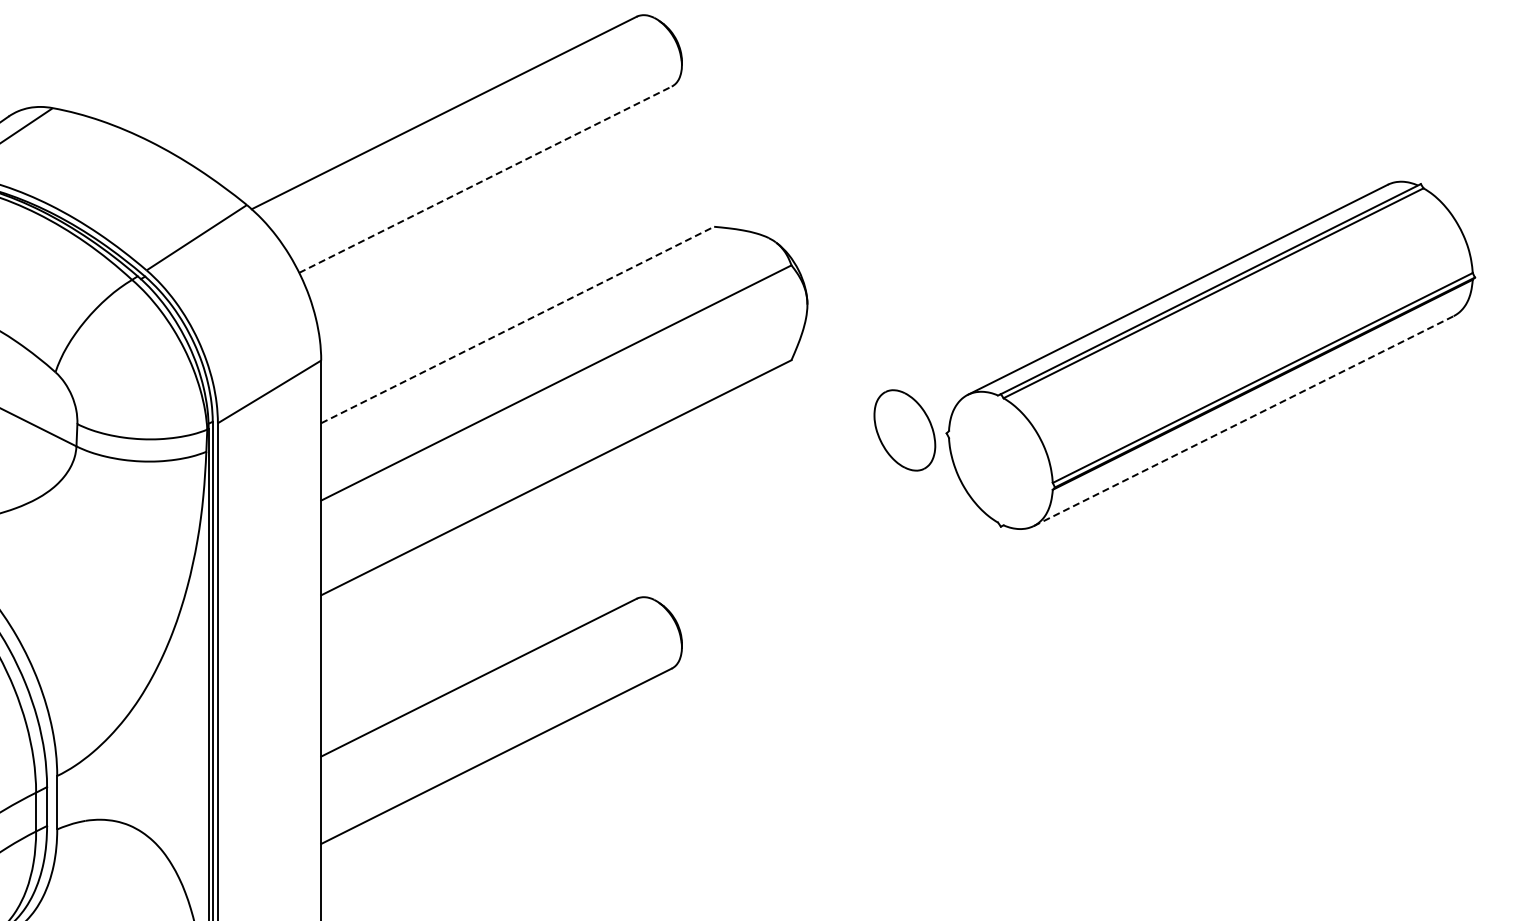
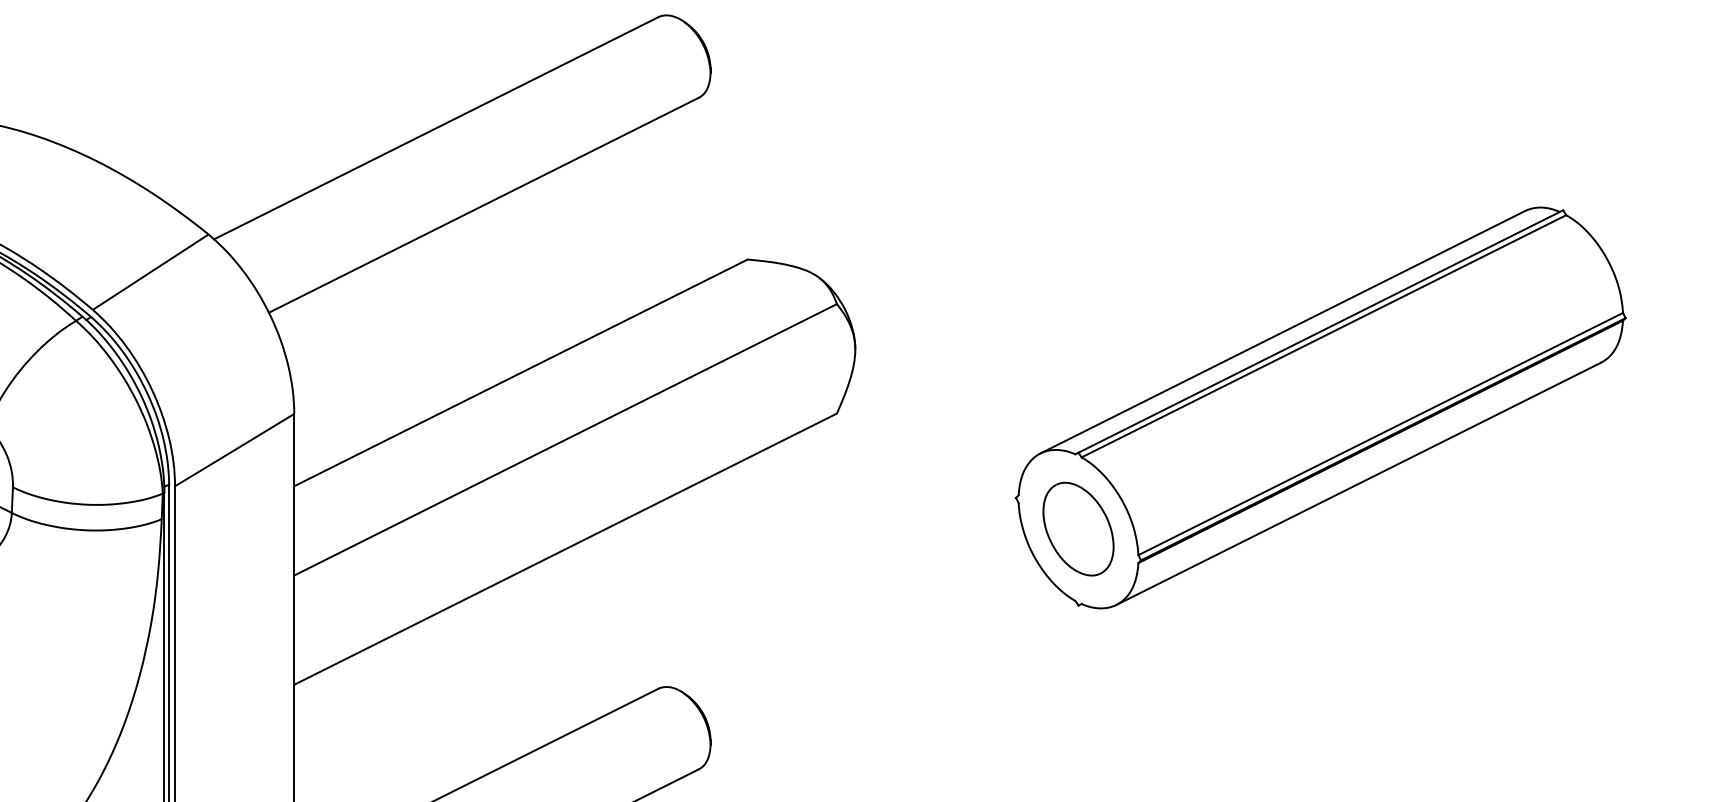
line: (485, 179) -> (483, 204), dashed -> solid
line: (517, 325) -> (520, 373), dashed -> solid
line: (1243, 421) -> (1358, 484), dashed -> solid
part: (904, 430) -> (1078, 529), moved

